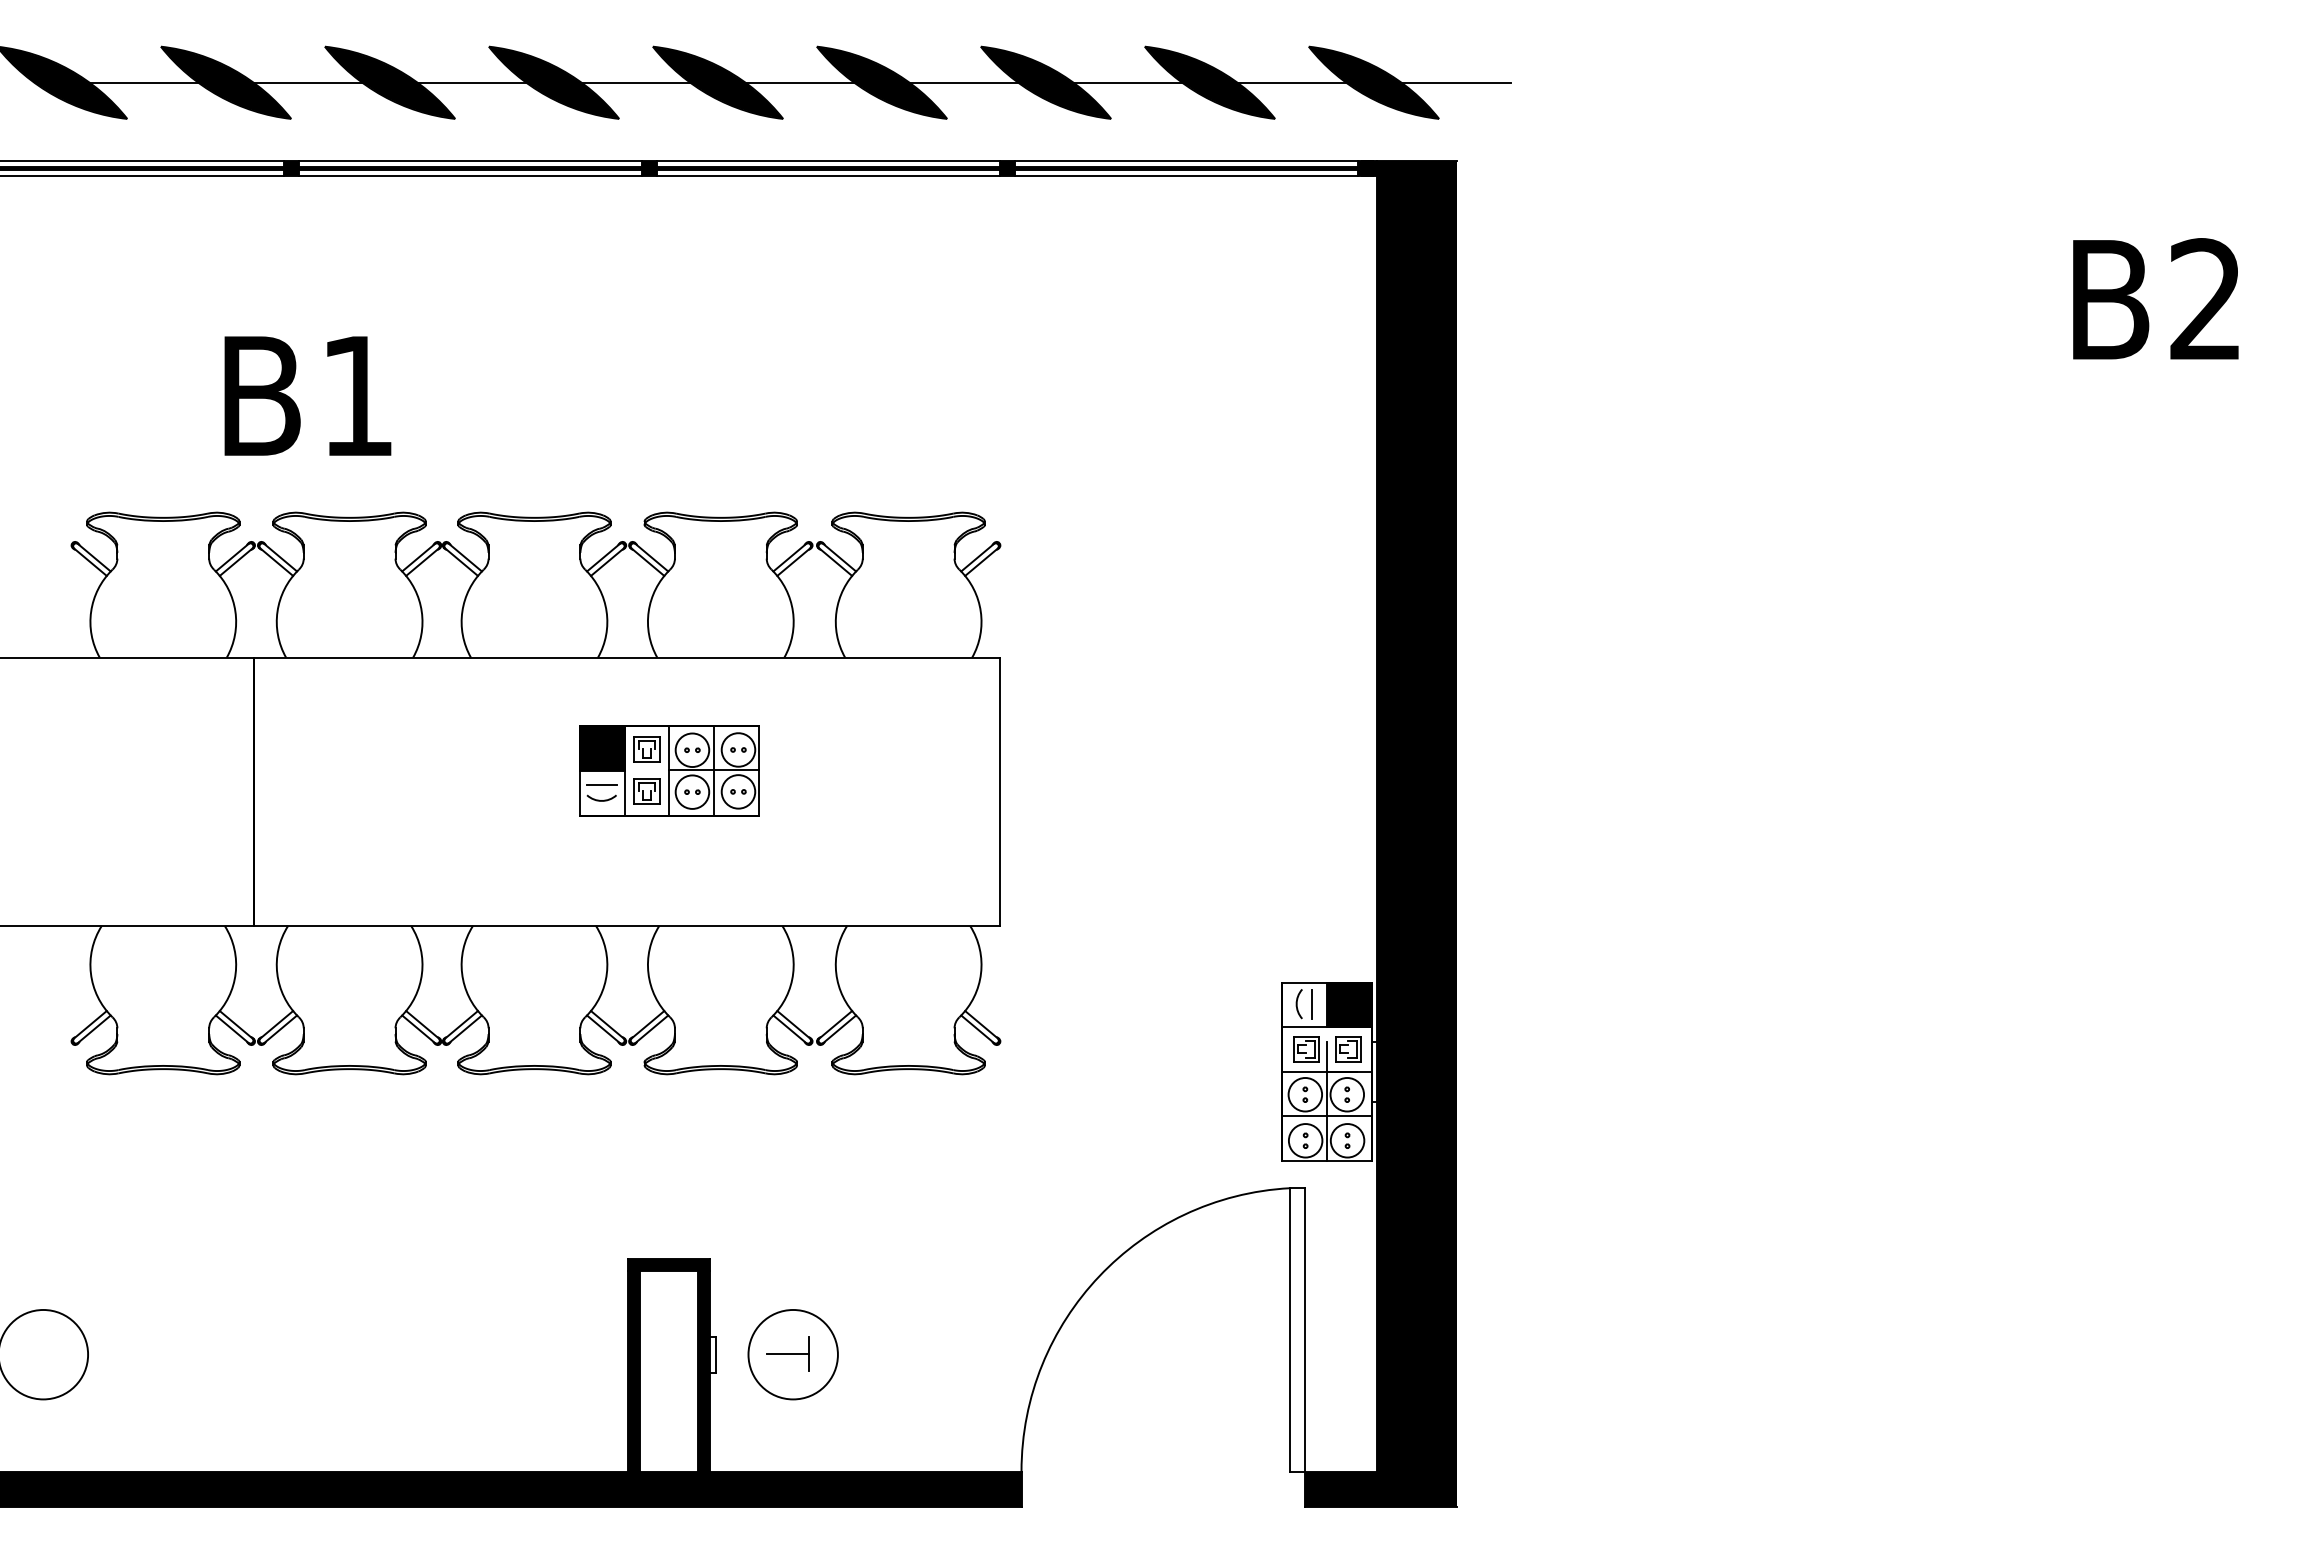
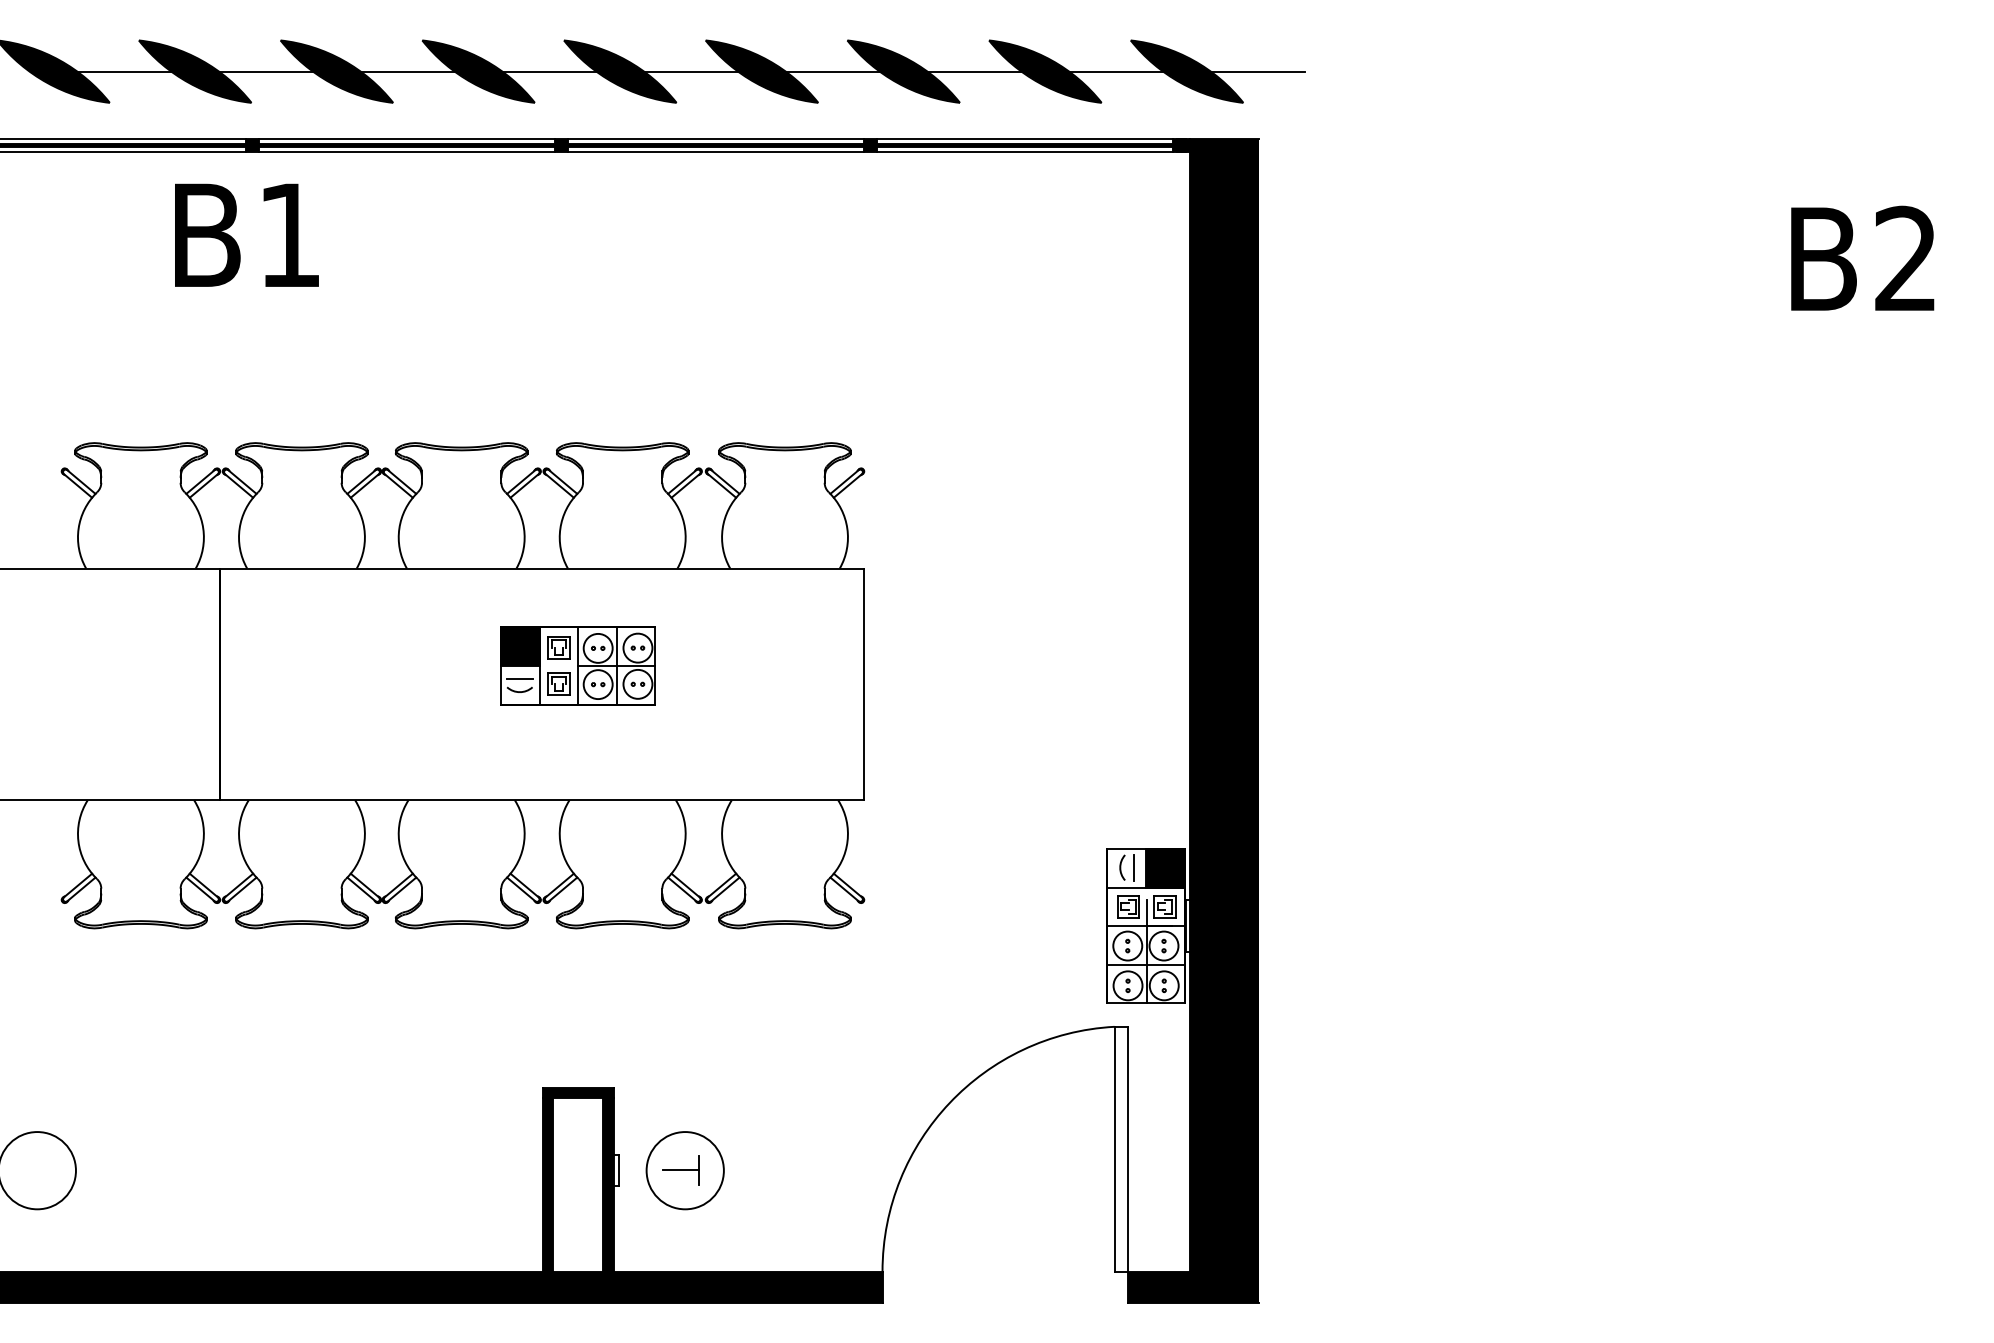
text: (307, 395) -> (246, 234), moved

